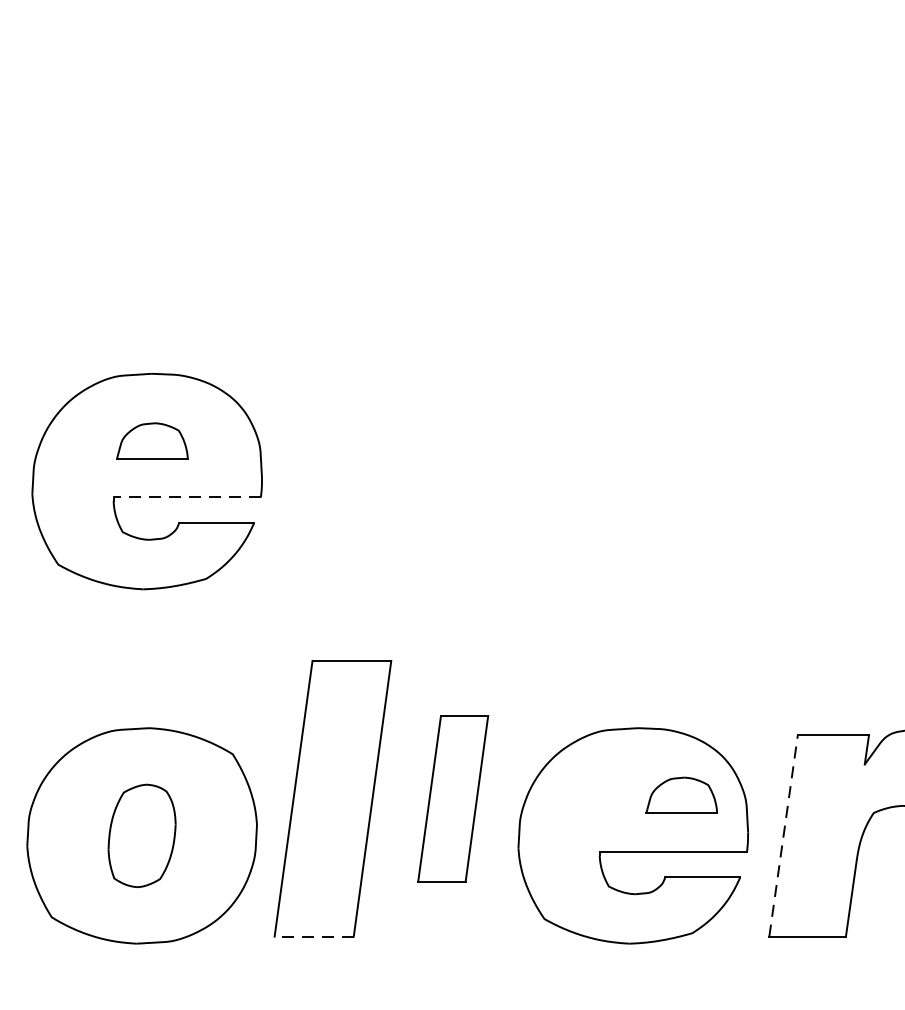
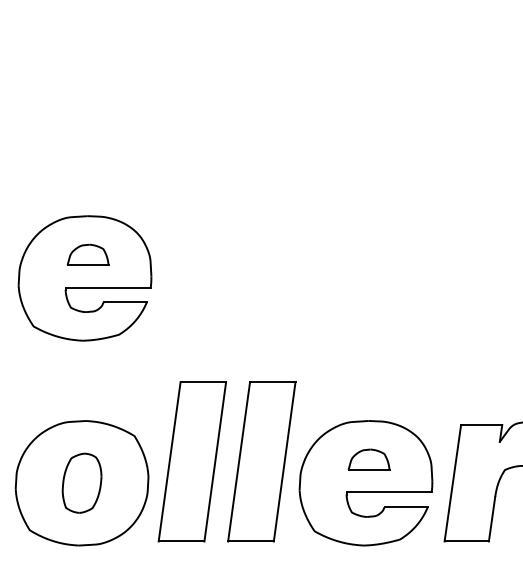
line: (187, 497) -> (108, 287), dashed -> solid
part: (680, 794) -> (368, 459), moved
part: (452, 798) -> (261, 461), size x1.67
line: (782, 836) -> (452, 483), dashed -> solid
line: (314, 936) -> (181, 541), dashed -> solid

